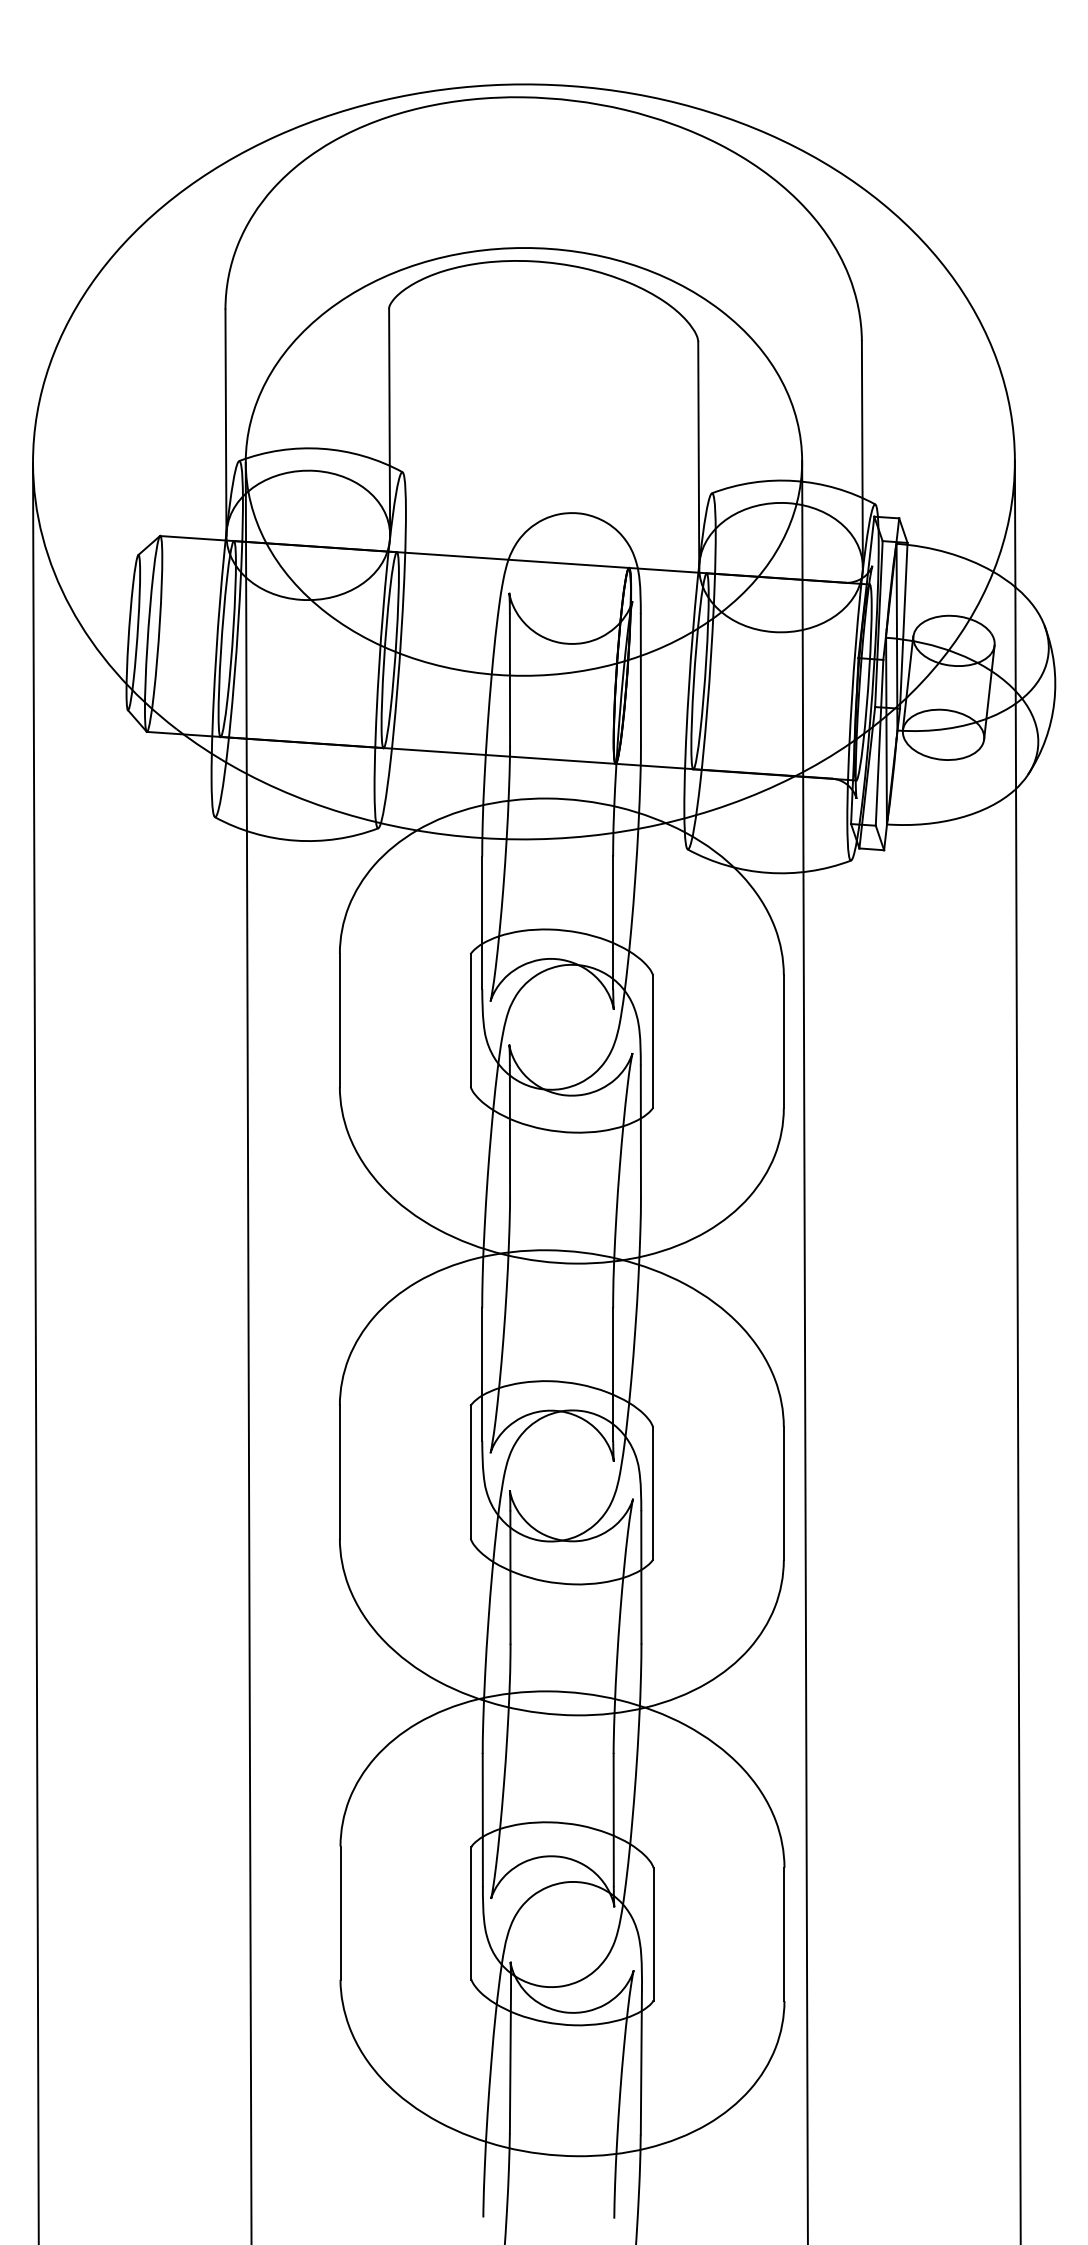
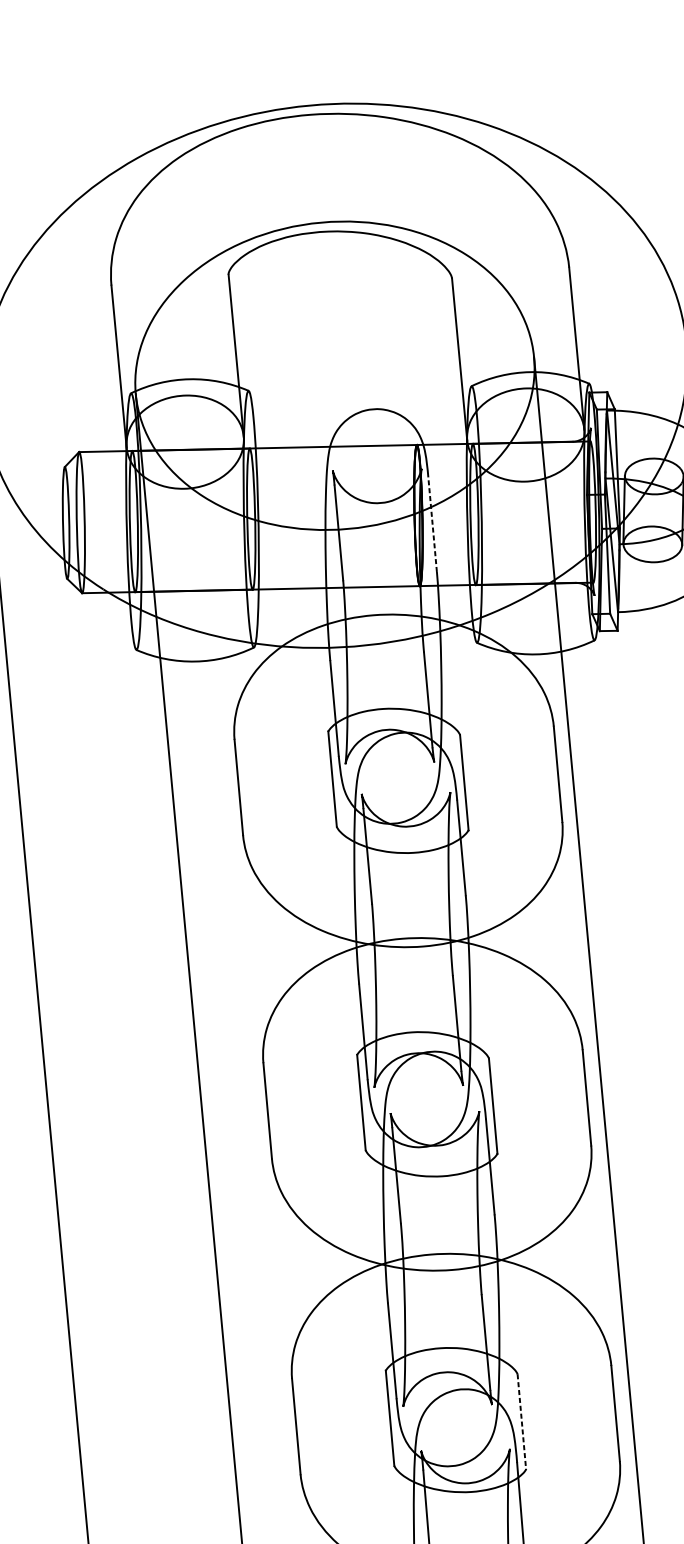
line: (640, 679) -> (432, 524), solid -> dashed
line: (653, 1934) -> (521, 1421), solid -> dashed

